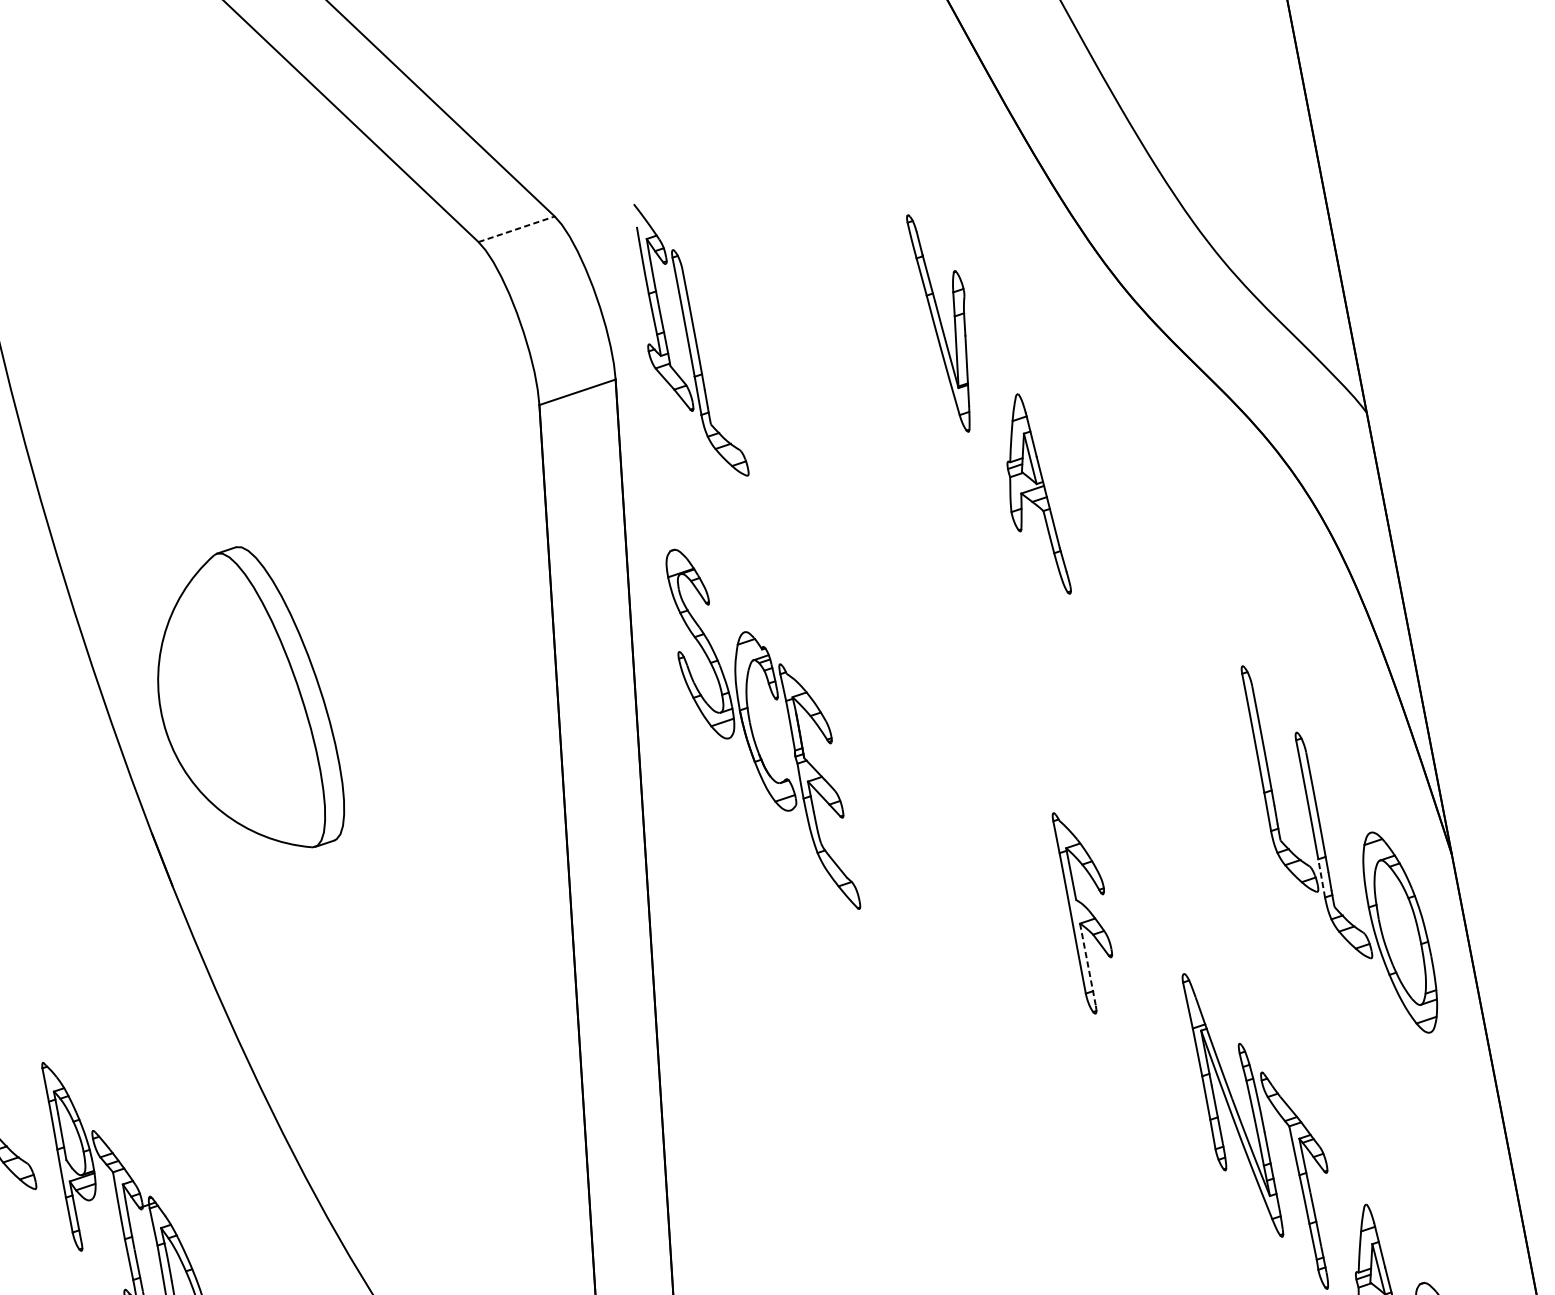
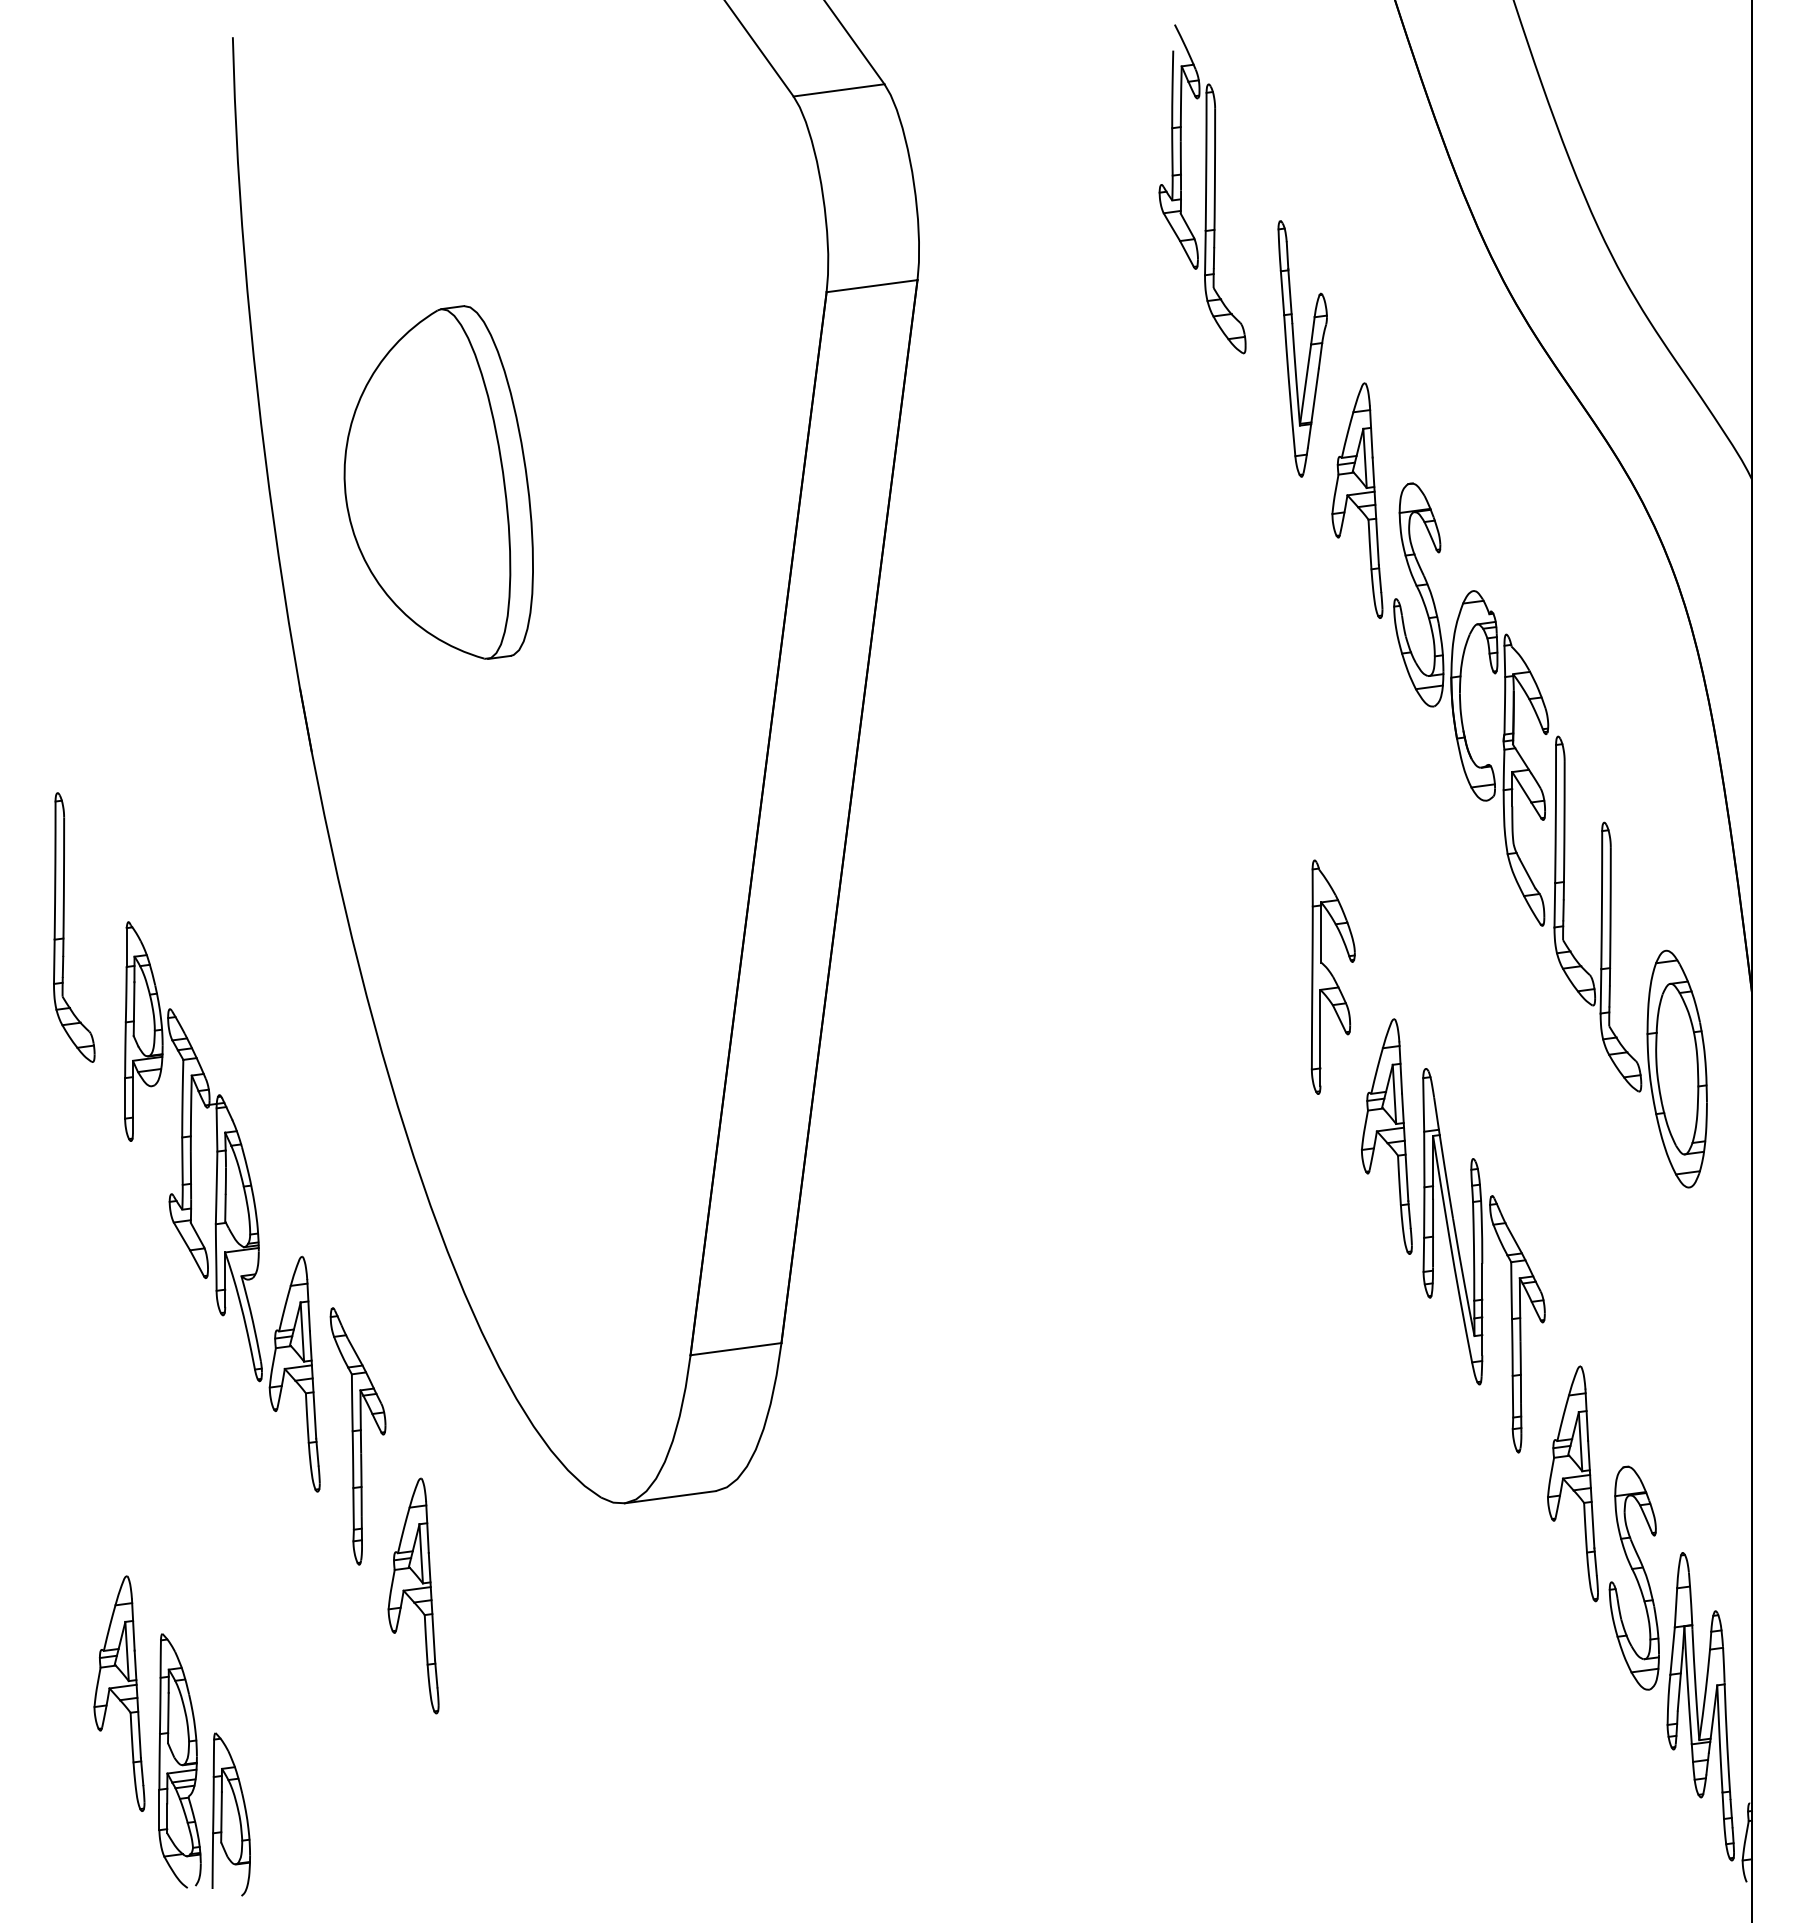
line: (517, 229) -> (839, 90), dashed -> solid
part: (954, 320) -> (1309, 348), moved
part: (685, 341) -> (1202, 189), moved
part: (243, 703) -> (438, 482), moved
part: (753, 731) -> (1461, 704), moved
line: (1321, 877) -> (1600, 990), dashed -> solid
line: (1087, 964) -> (1320, 1037), dashed -> solid
part: (1161, 1038) -> (1386, 1136), added

